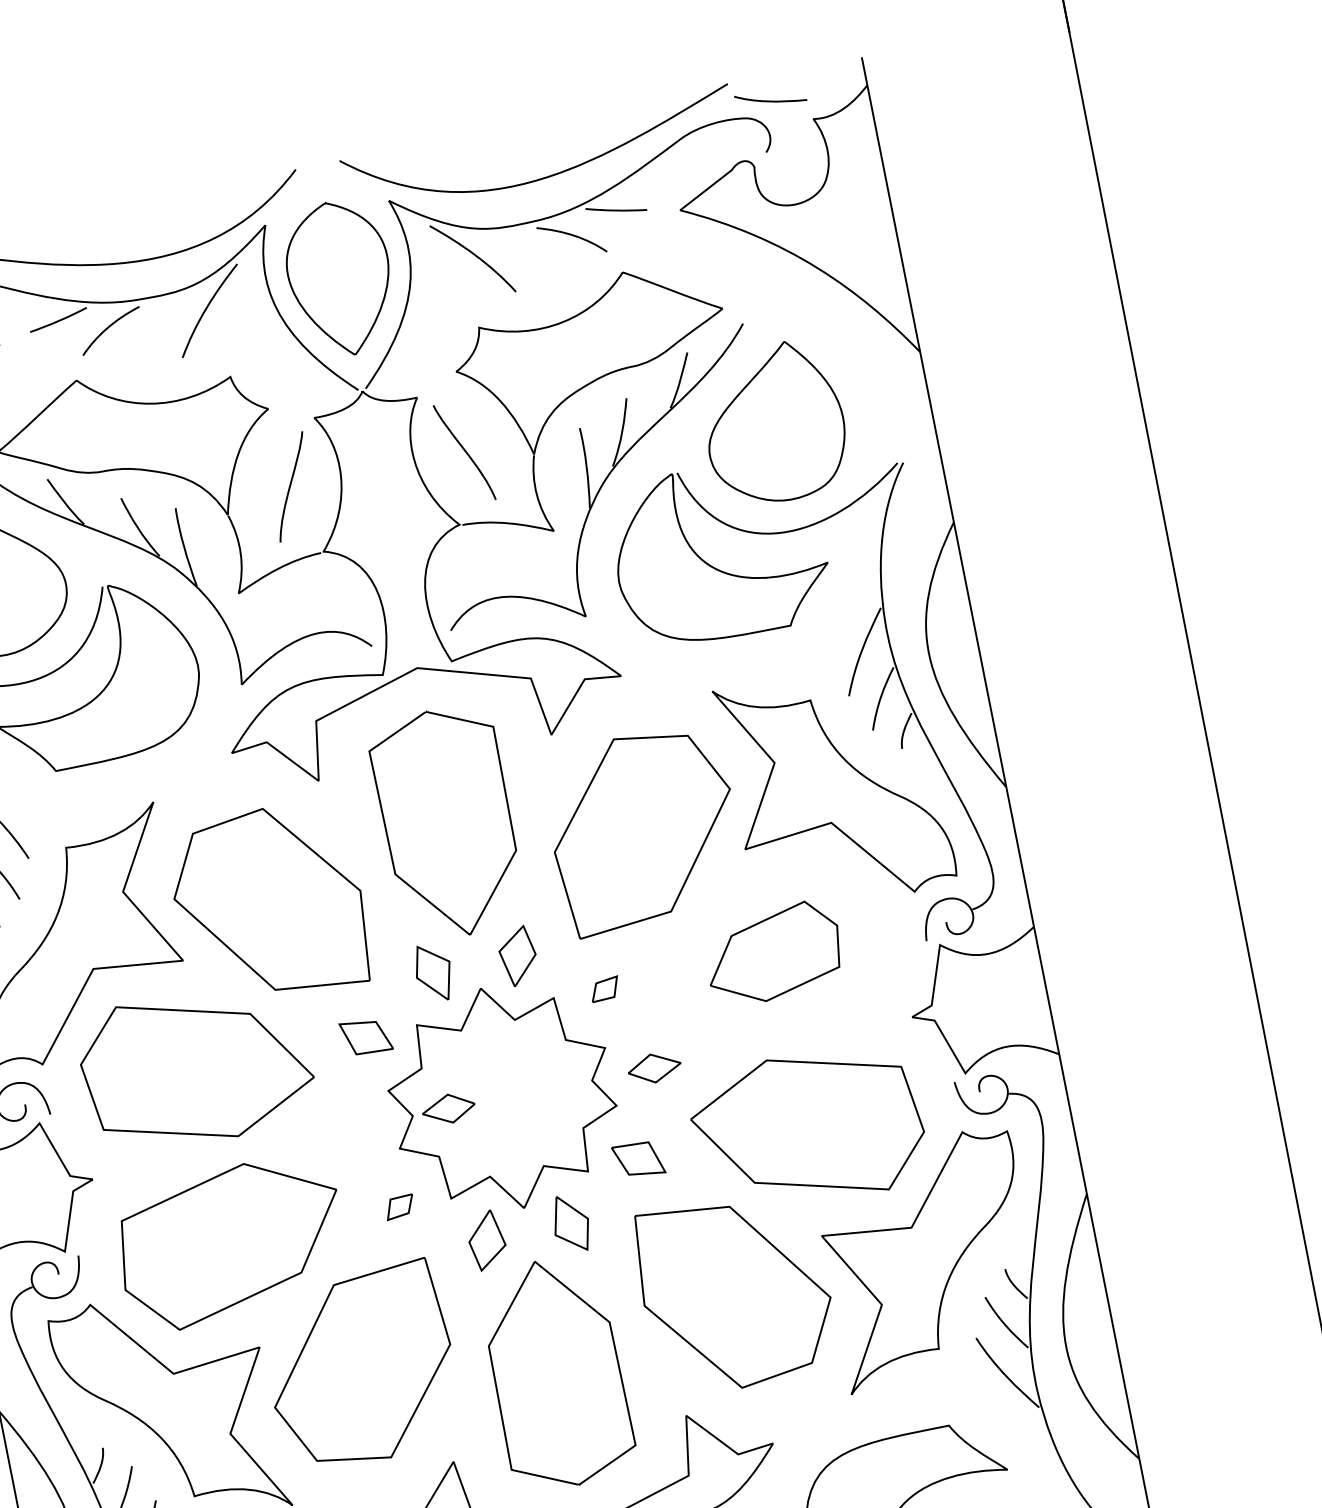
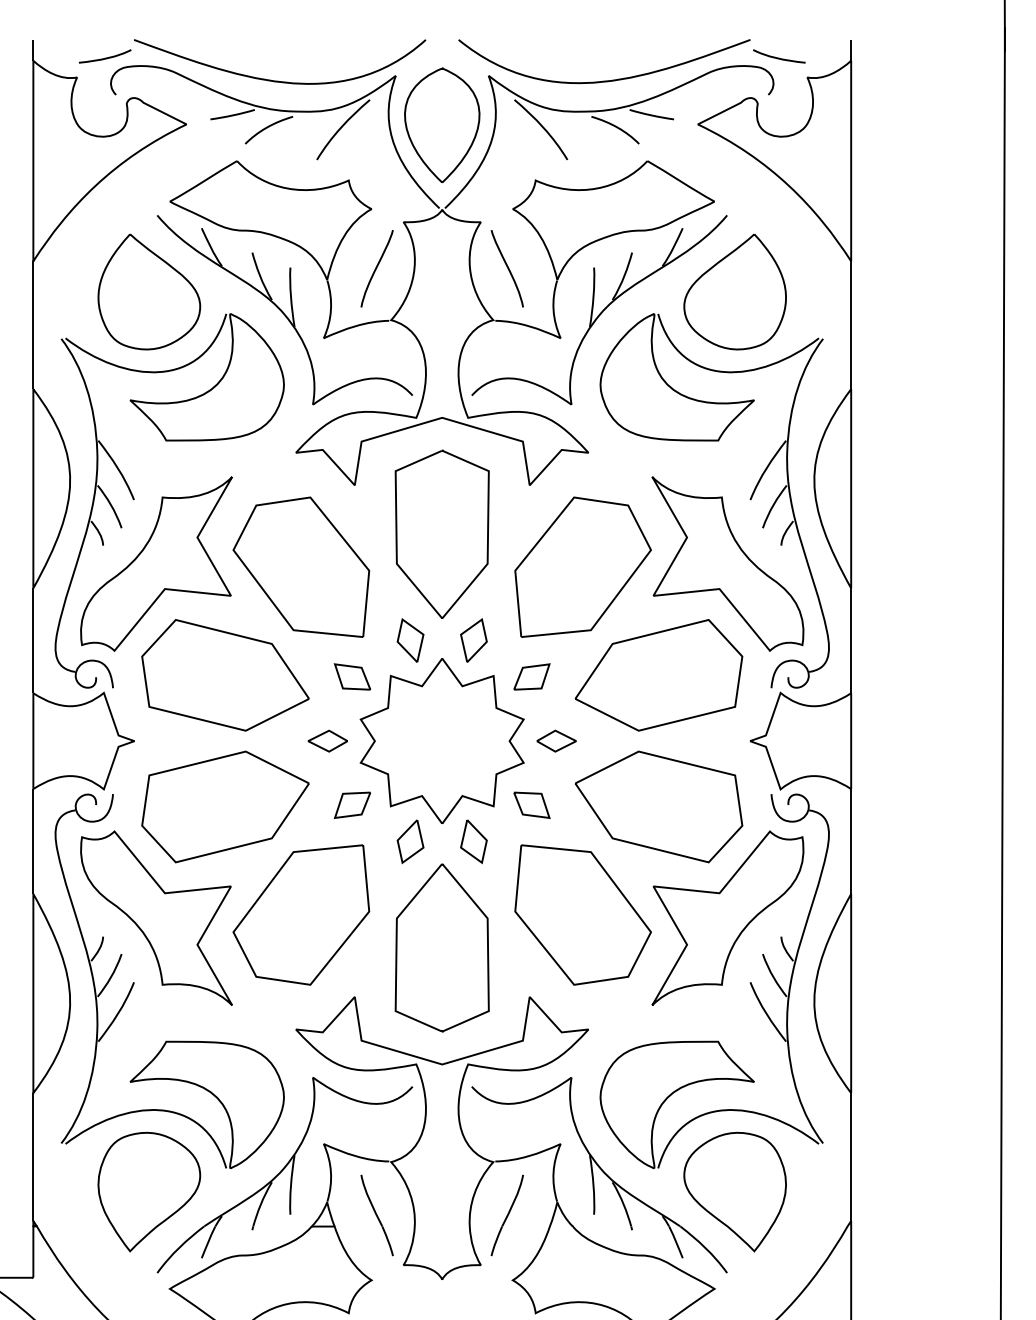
part: (772, 954) -> (658, 675), size x1.67
part: (604, 988) -> (531, 676), size x1.67
part: (448, 1108) -> (327, 740), moved
part: (399, 1206) -> (352, 804), size x1.67

